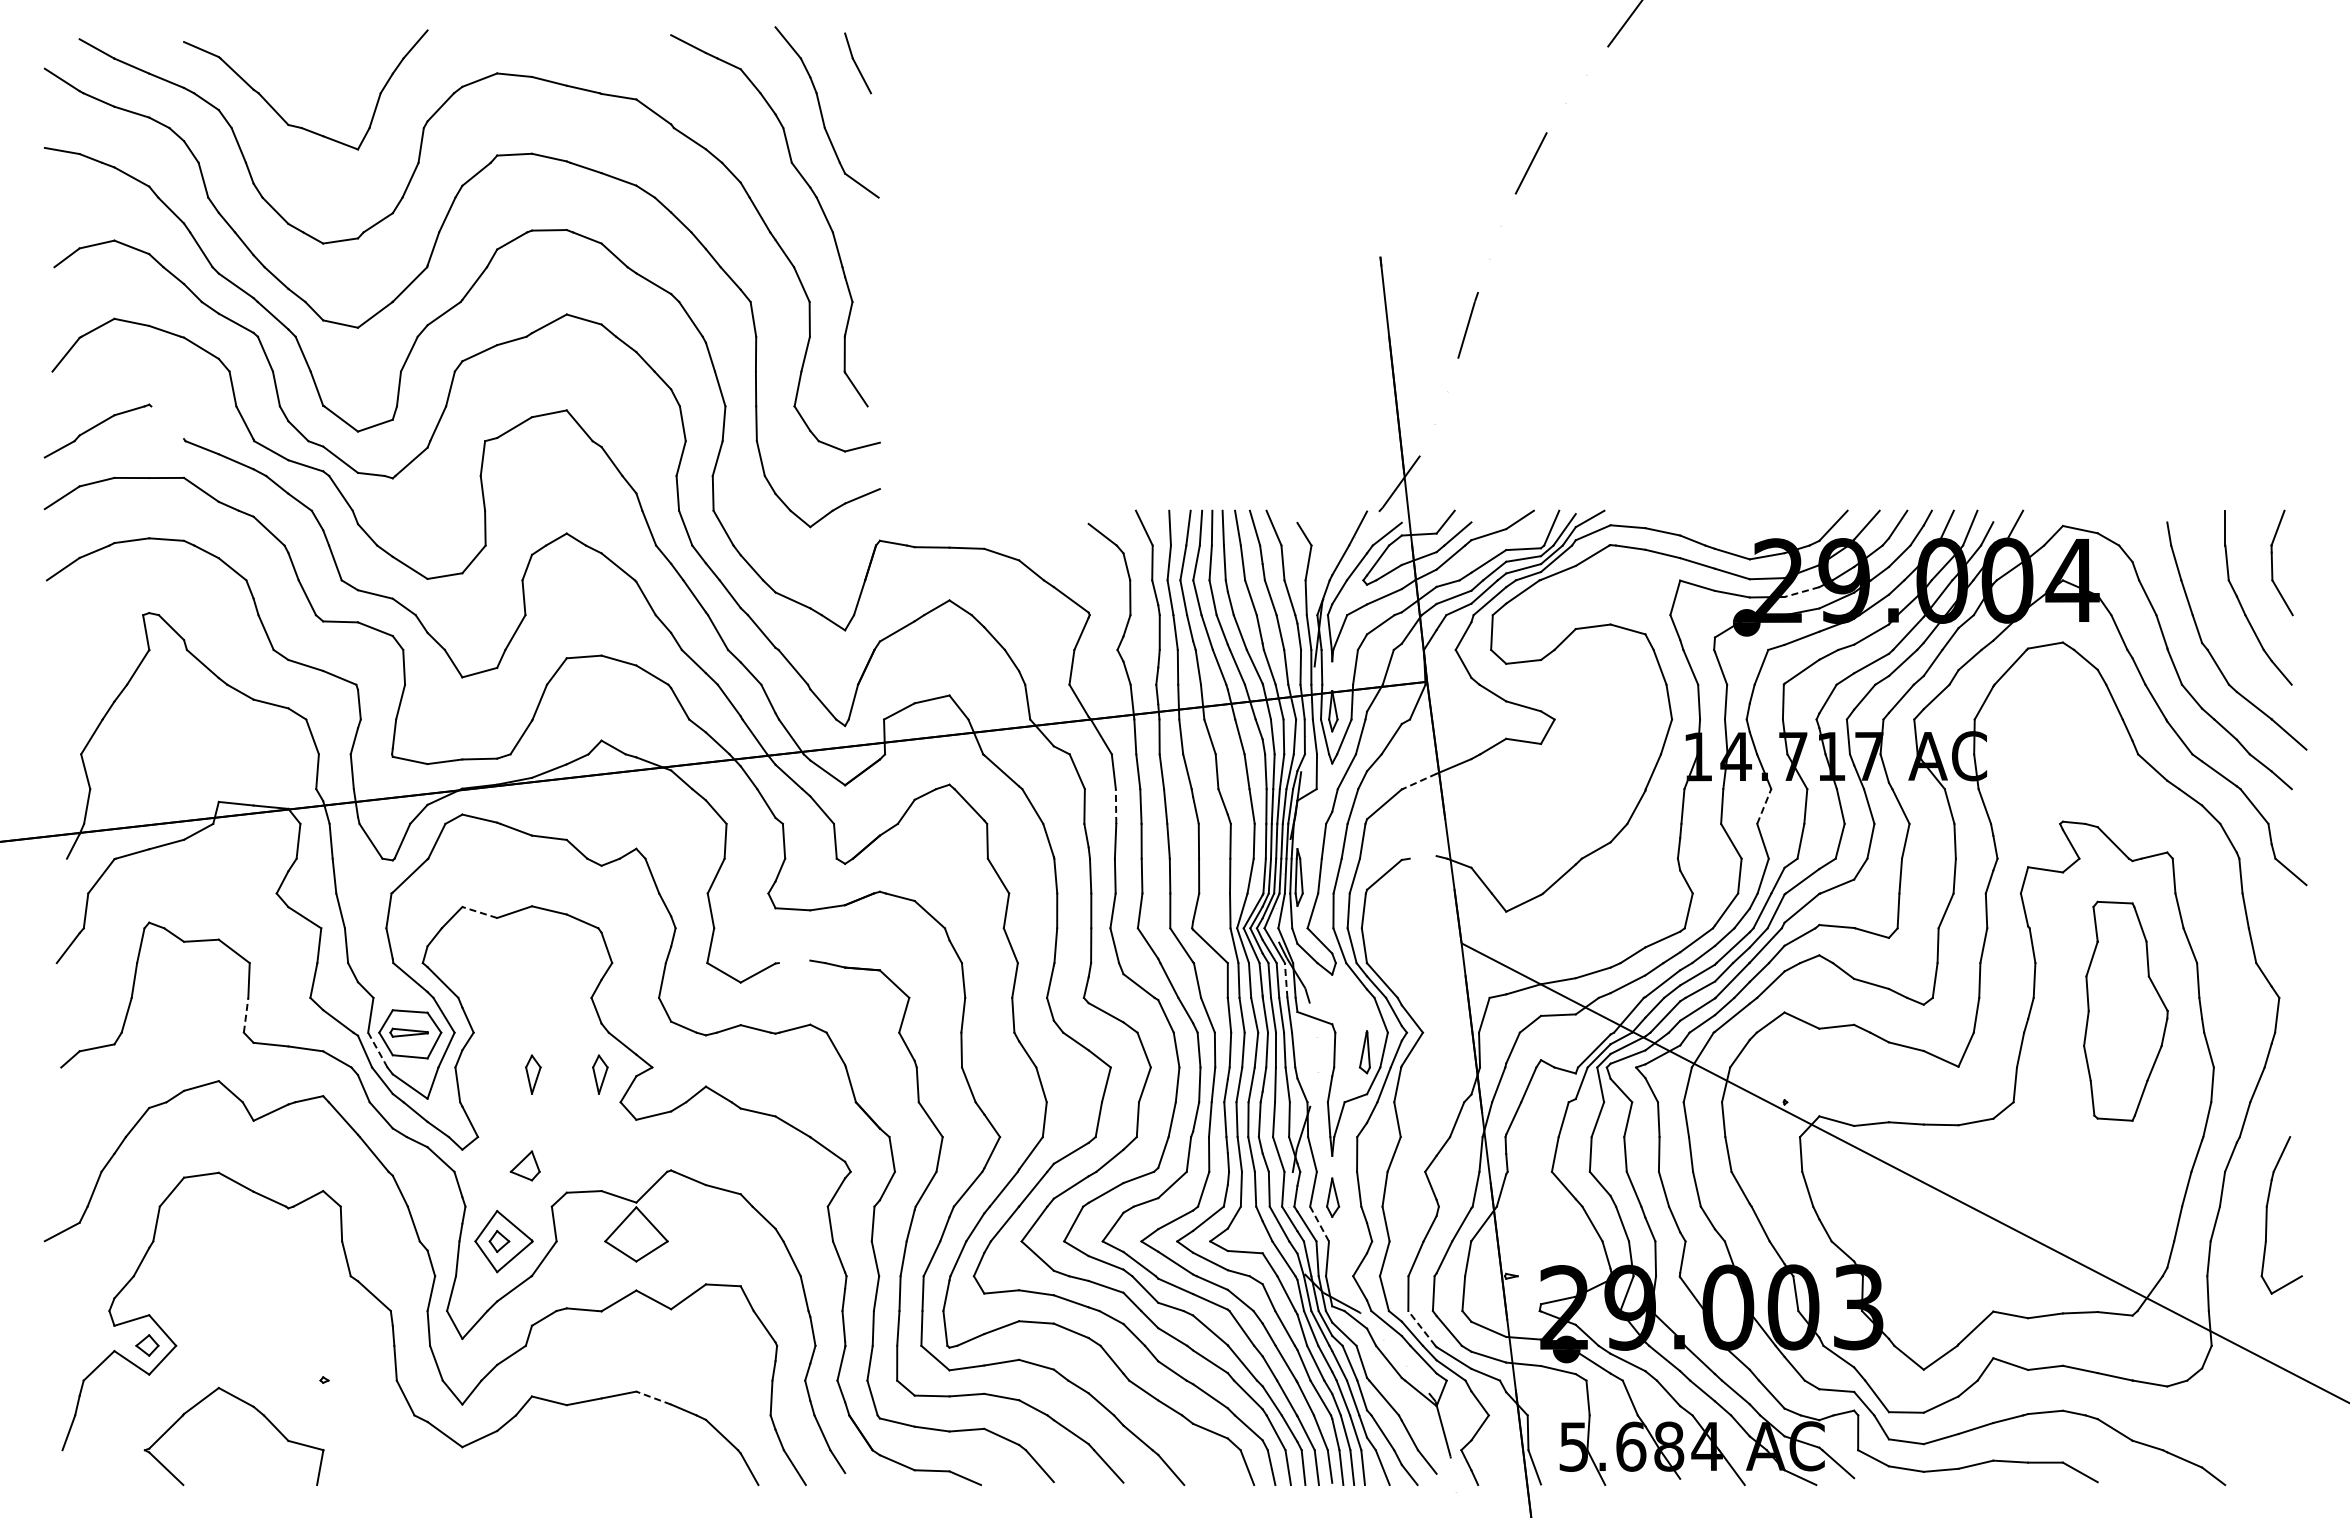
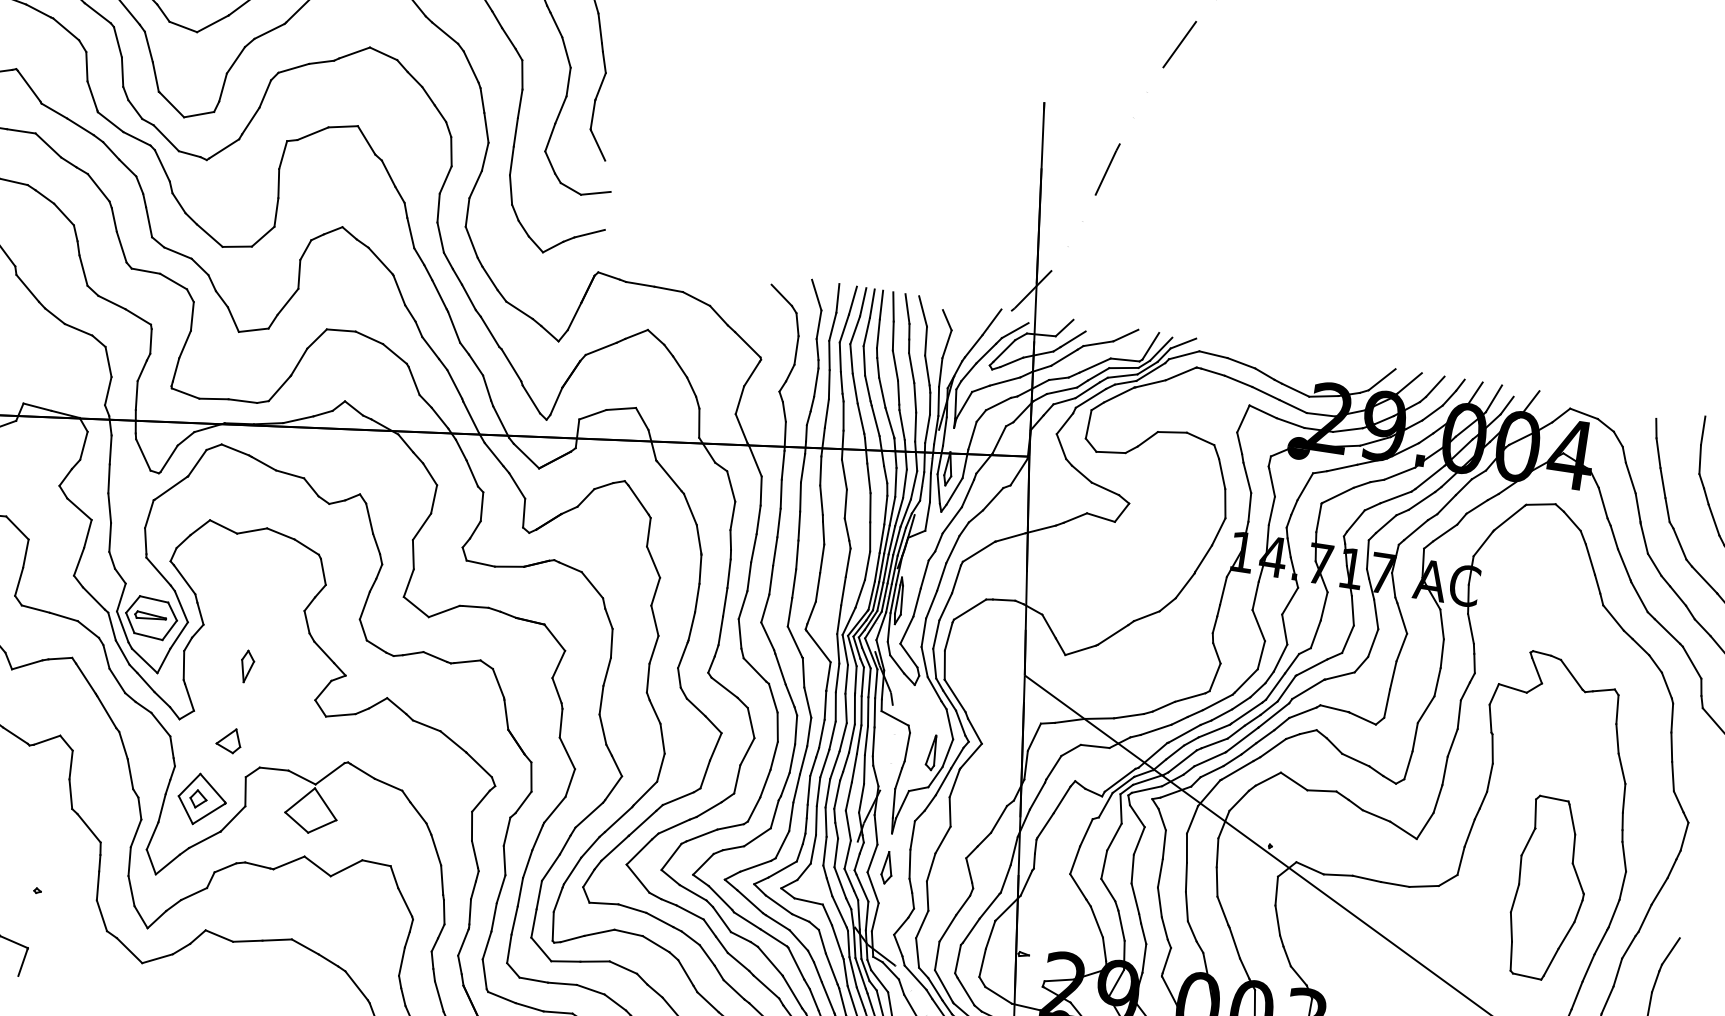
line: (167, 422) -> (29, 85), added
line: (1801, 592) -> (1347, 430), dashed -> solid
line: (1419, 781) -> (1010, 537), dashed -> solid
line: (1116, 806) -> (759, 519), dashed -> solid
line: (1764, 806) -> (1290, 601), dashed -> solid
line: (1422, 857) -> (1003, 600), added
line: (479, 912) -> (223, 526), dashed -> solid
line: (794, 961) -> (475, 606), added
line: (1286, 980) -> (876, 683), dashed -> solid
part: (2125, 1010) -> (1549, 888), moved
line: (246, 1015) -> (19, 582), dashed -> solid
line: (377, 1050) -> (122, 627), dashed -> solid
part: (600, 1074) -> (302, 674), removed
line: (1319, 1224) -> (873, 888), dashed -> solid
line: (1421, 1328) -> (943, 986), dashed -> solid
line: (653, 1398) -> (305, 947), dashed -> solid

